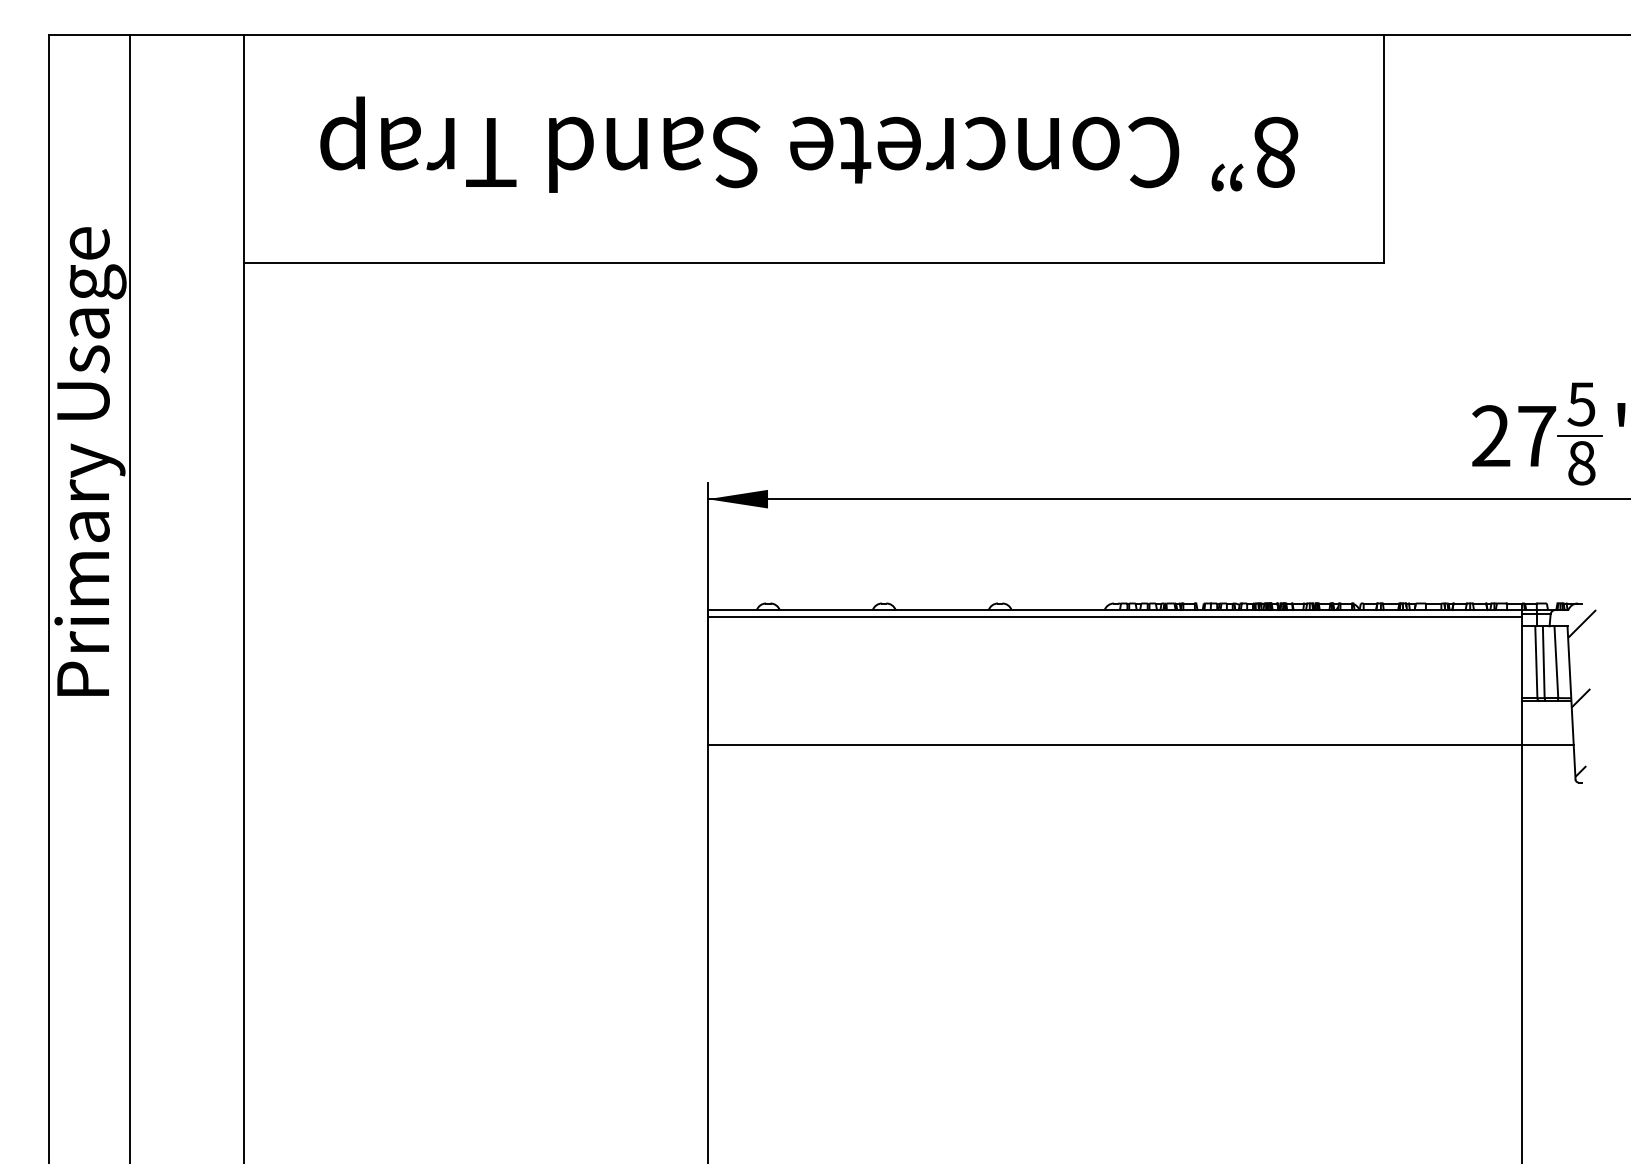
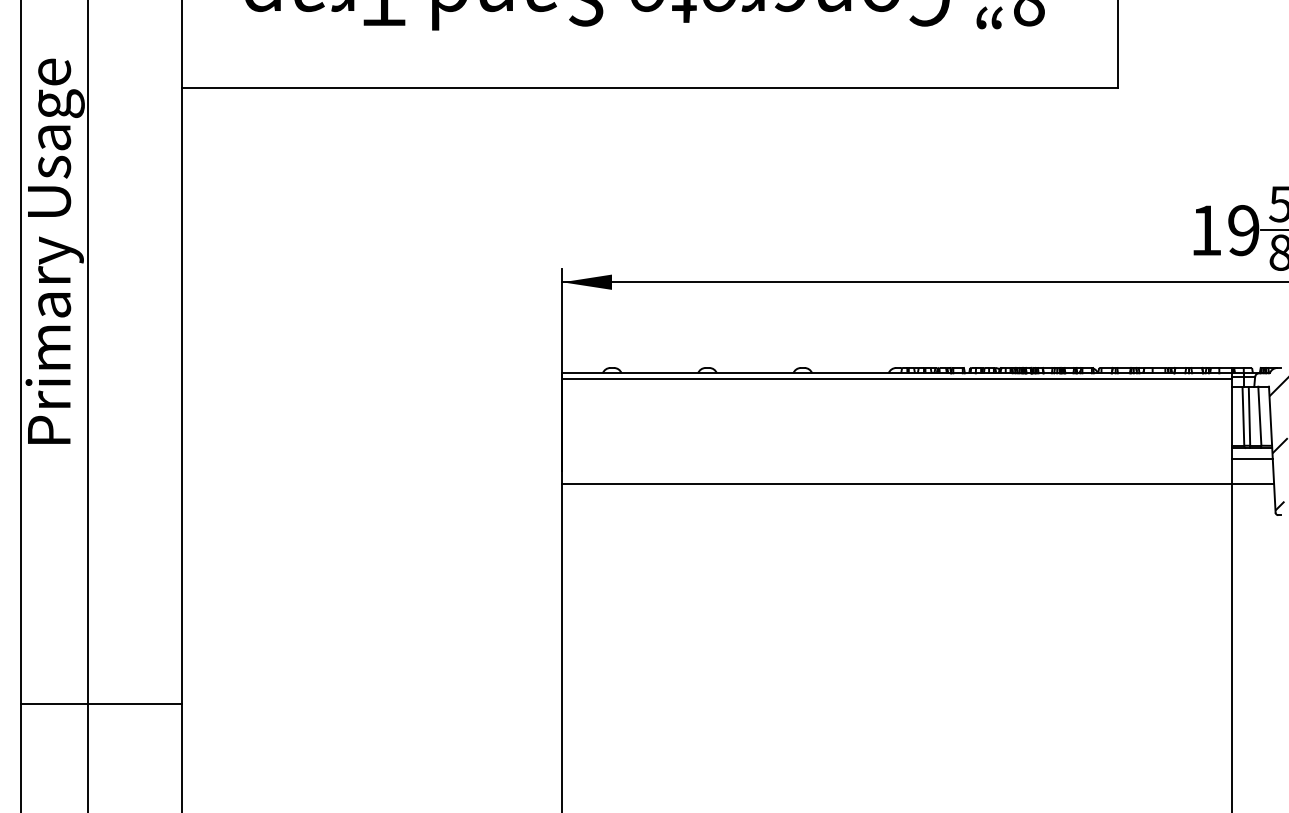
text: (1514, 436) -> (1225, 230), 27 -> 19
line: (1546, 714) -> (1251, 459), added
line: (146, 1011) -> (101, 703), added

